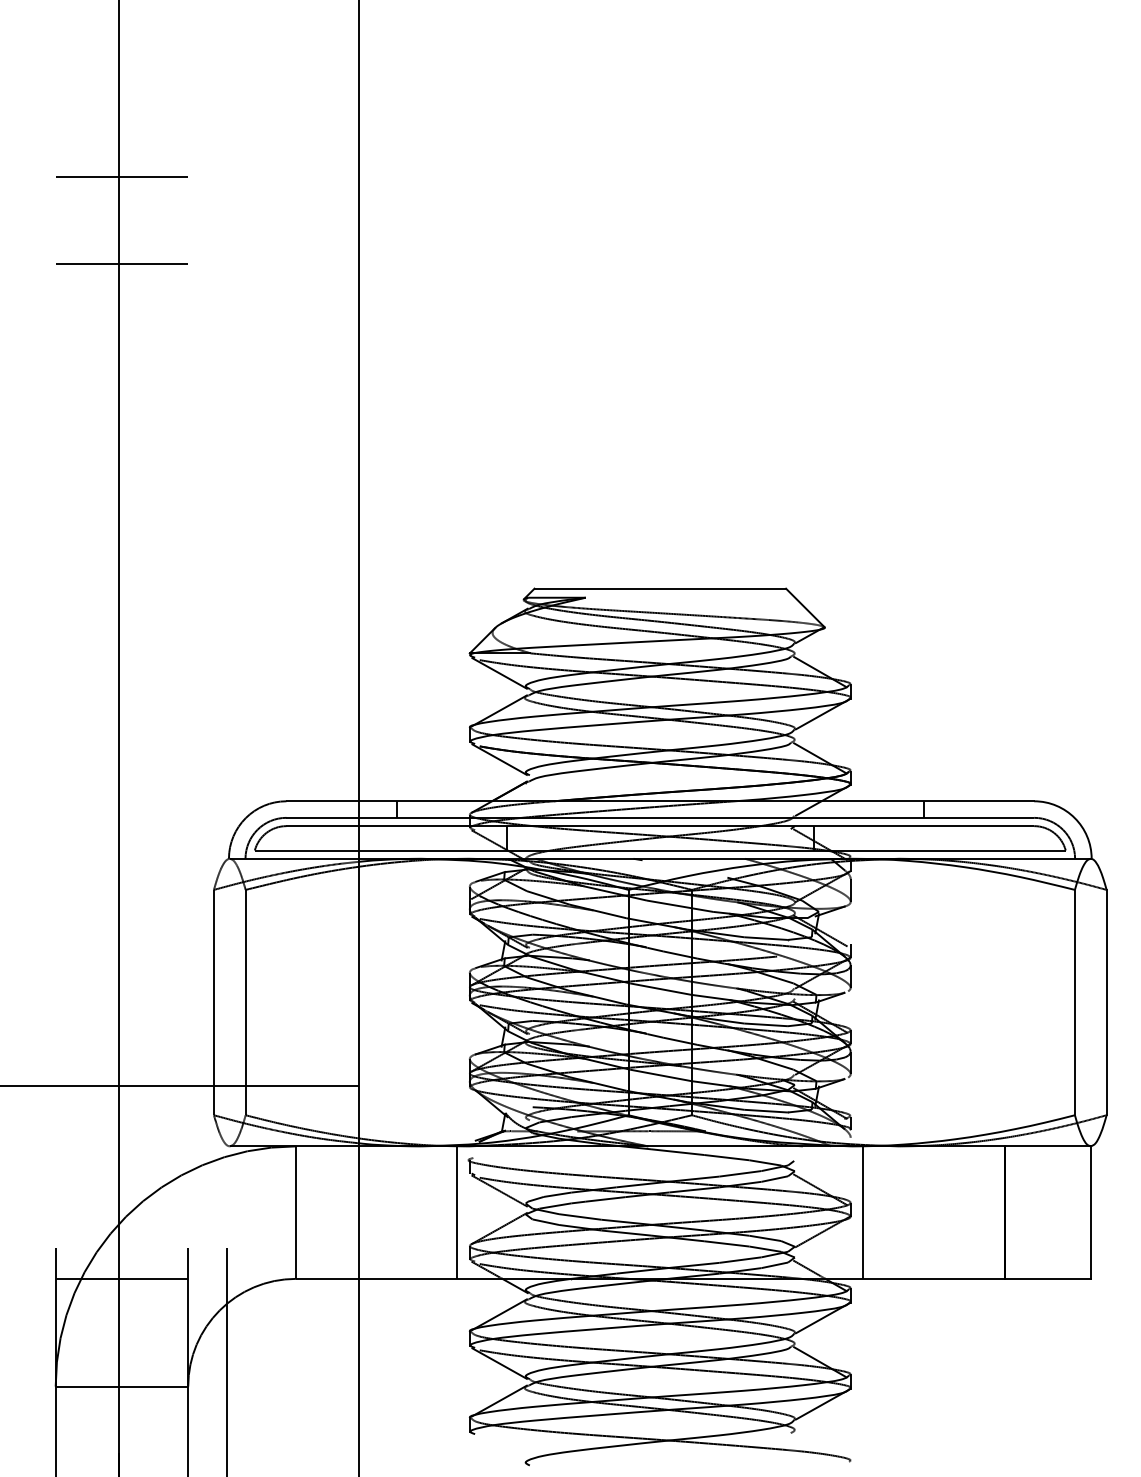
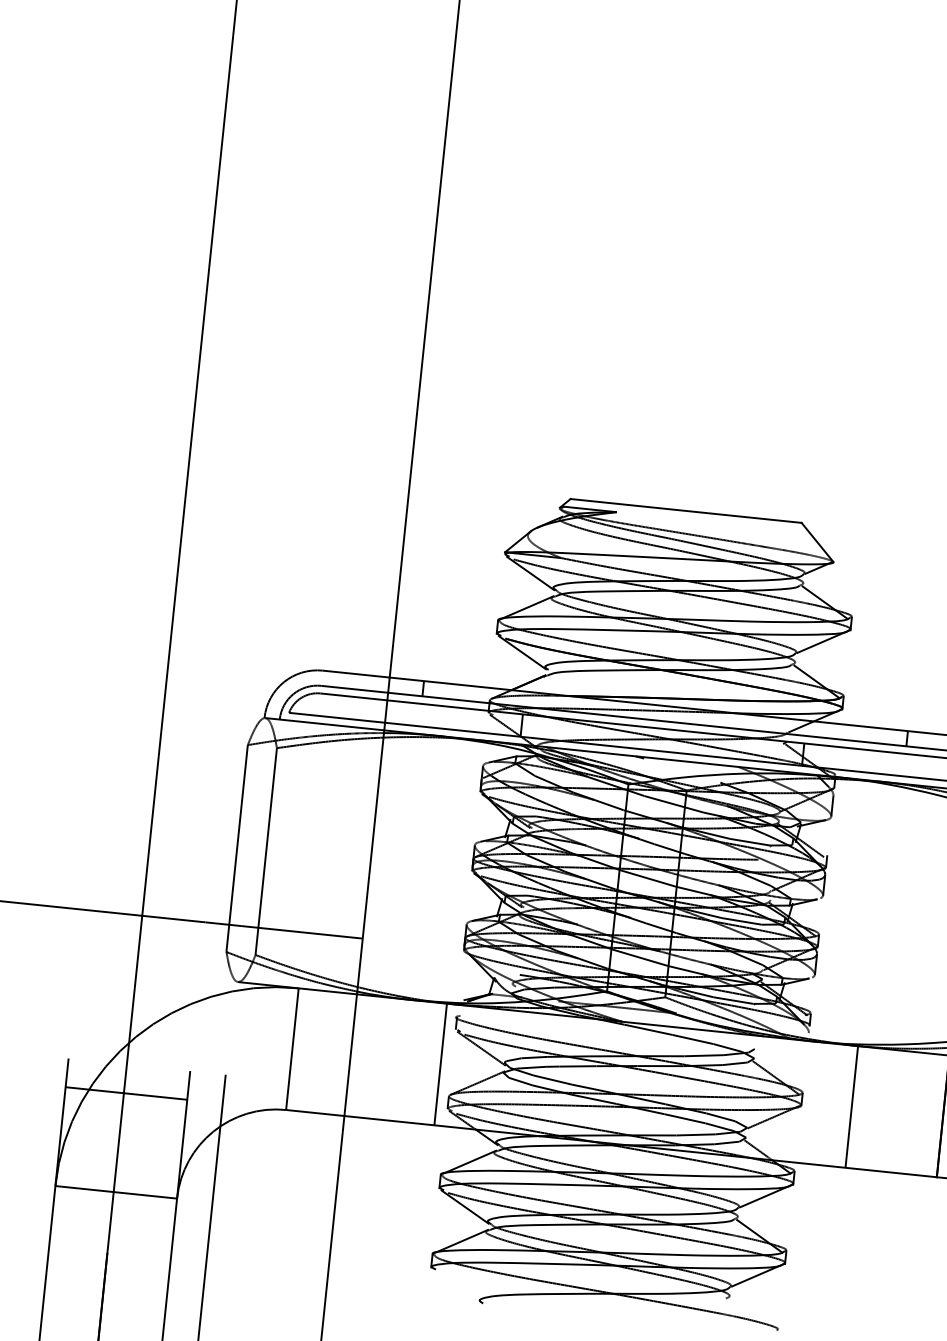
line: (121, 177) -> (230, 82), removed
line: (121, 263) -> (222, 161), removed
line: (863, 1212) -> (852, 1106), moved

